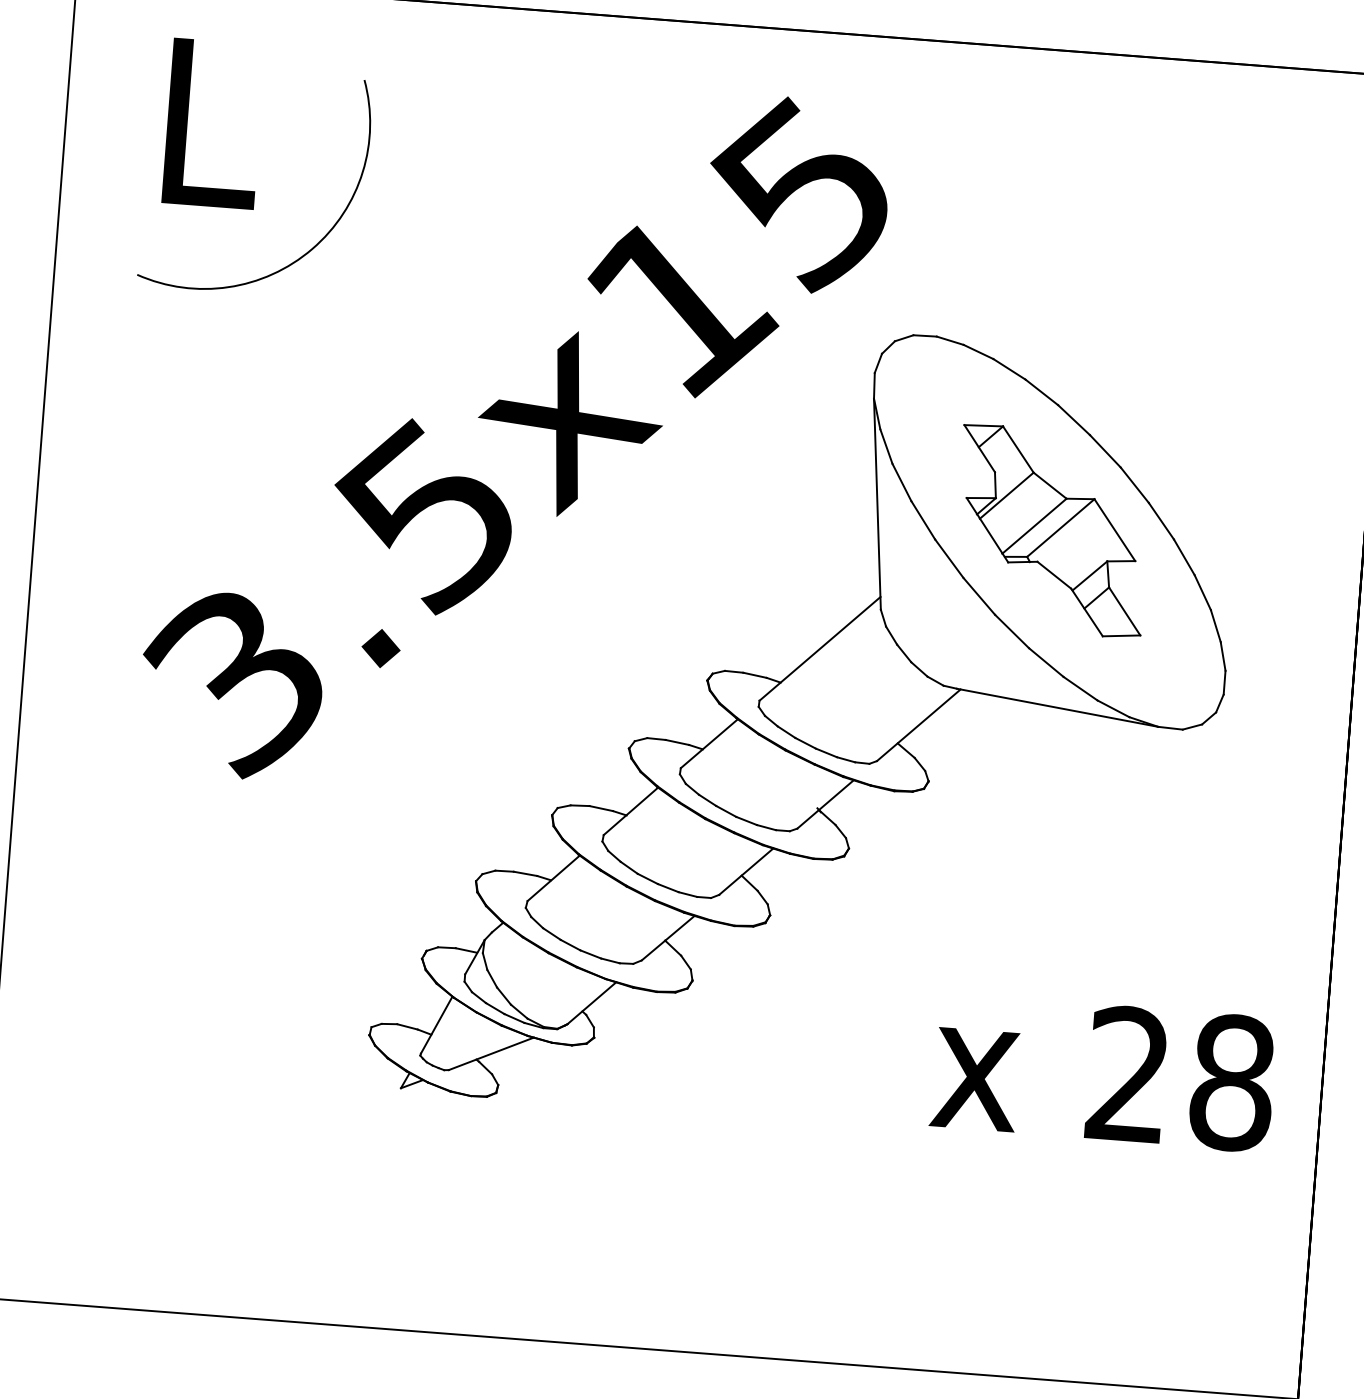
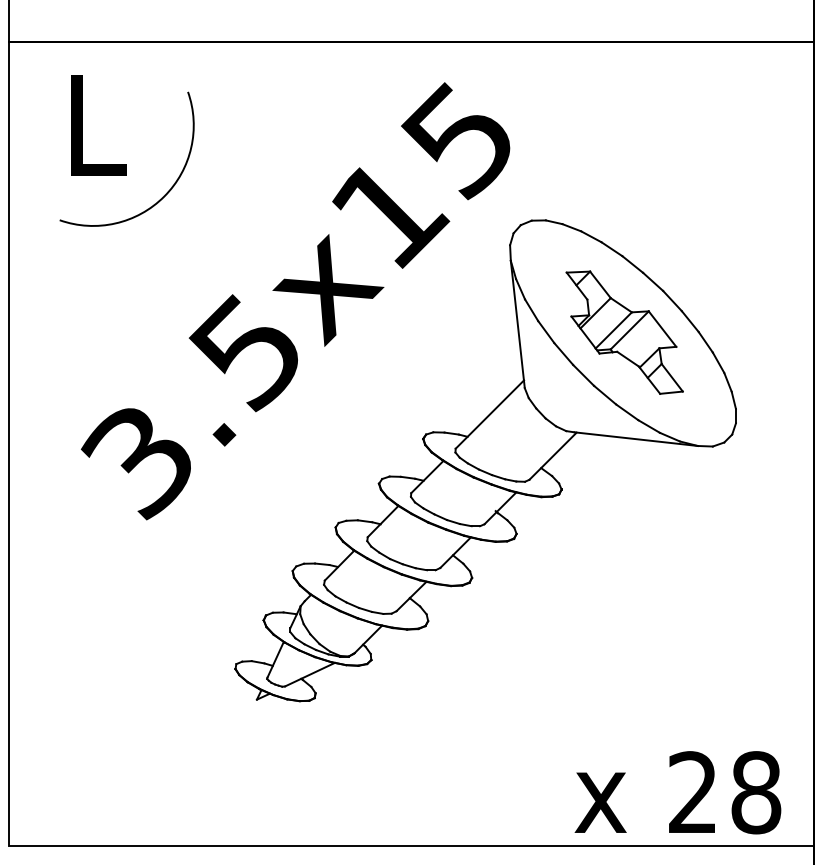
text: (1102, 1072) -> (677, 792), moved

